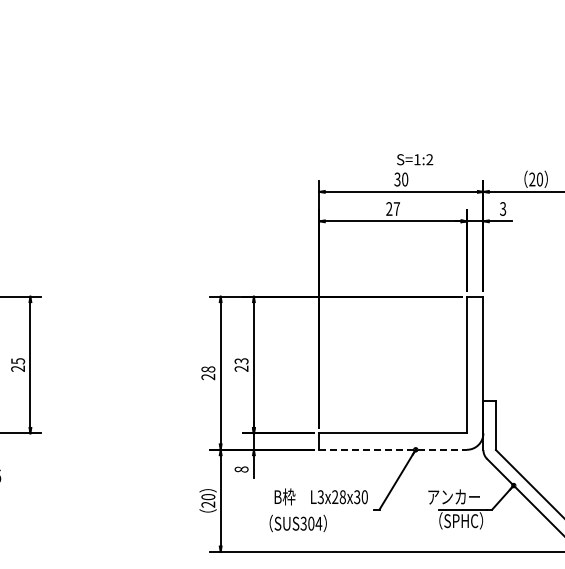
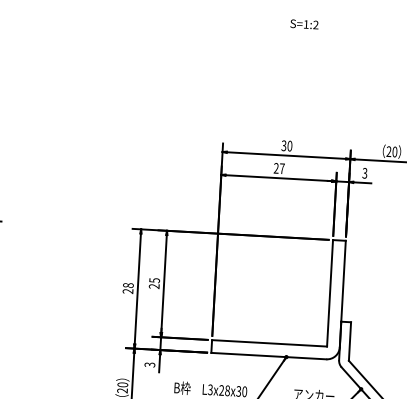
text: (415, 159) -> (304, 24), moved
text: (240, 360) -> (153, 279), 23 -> 25
line: (393, 449) -> (269, 355), dashed -> solid
text: (241, 469) -> (149, 364), 8 -> 3

